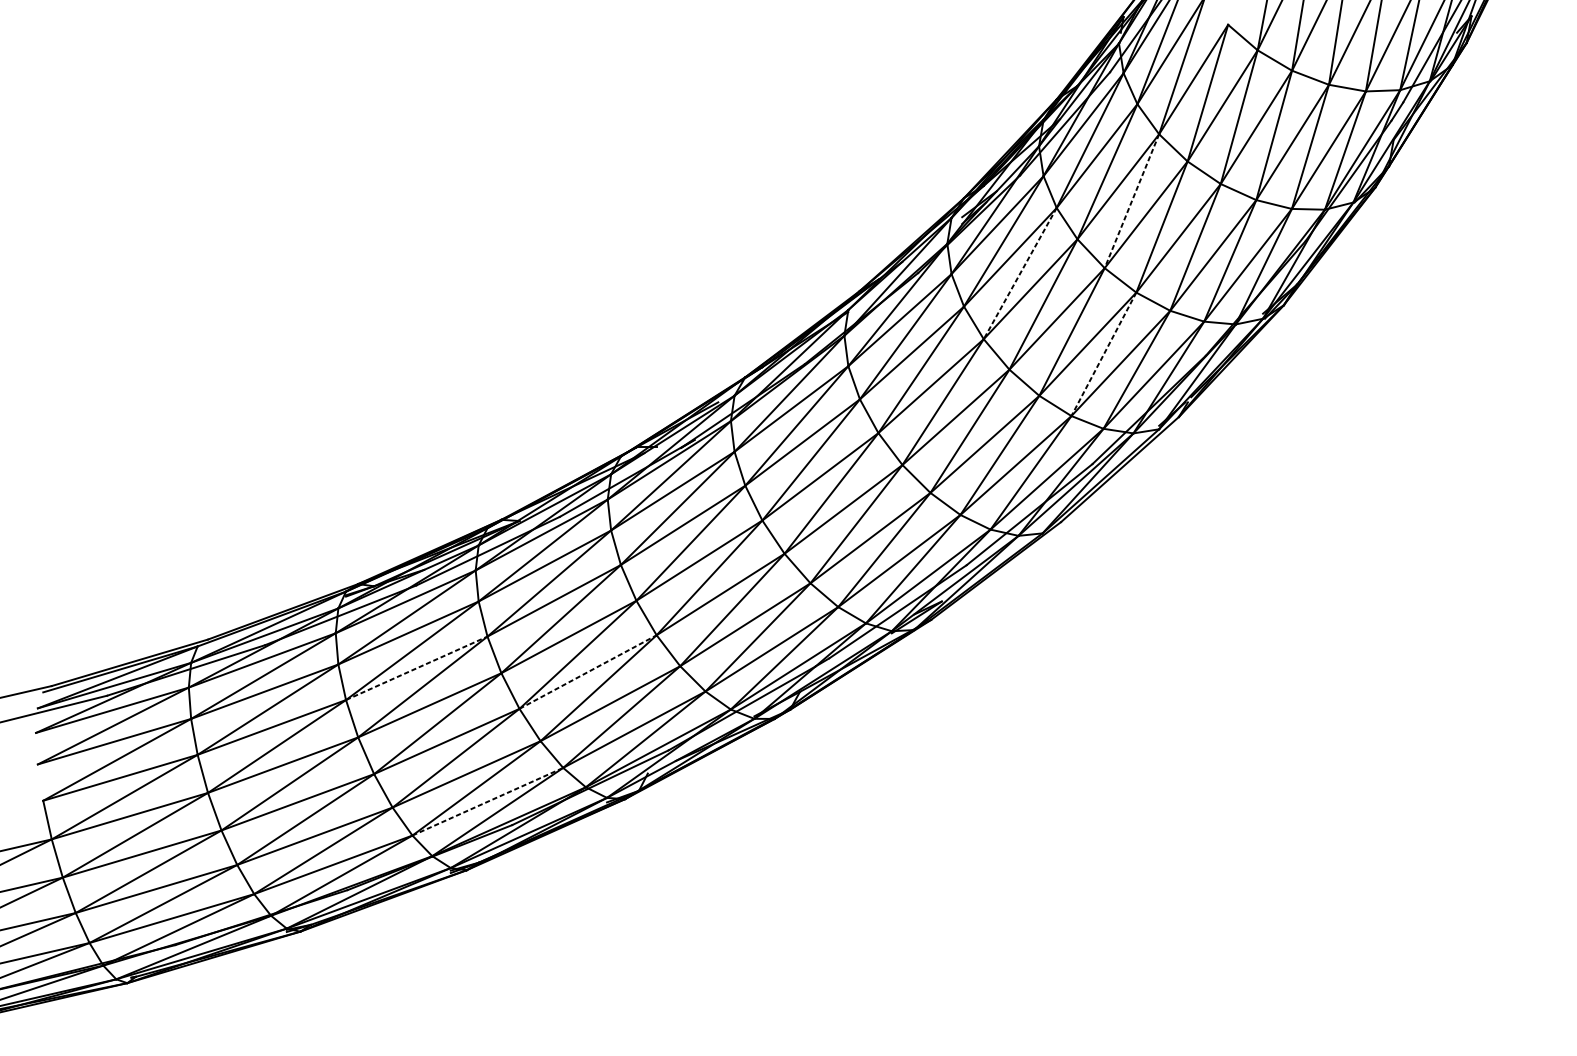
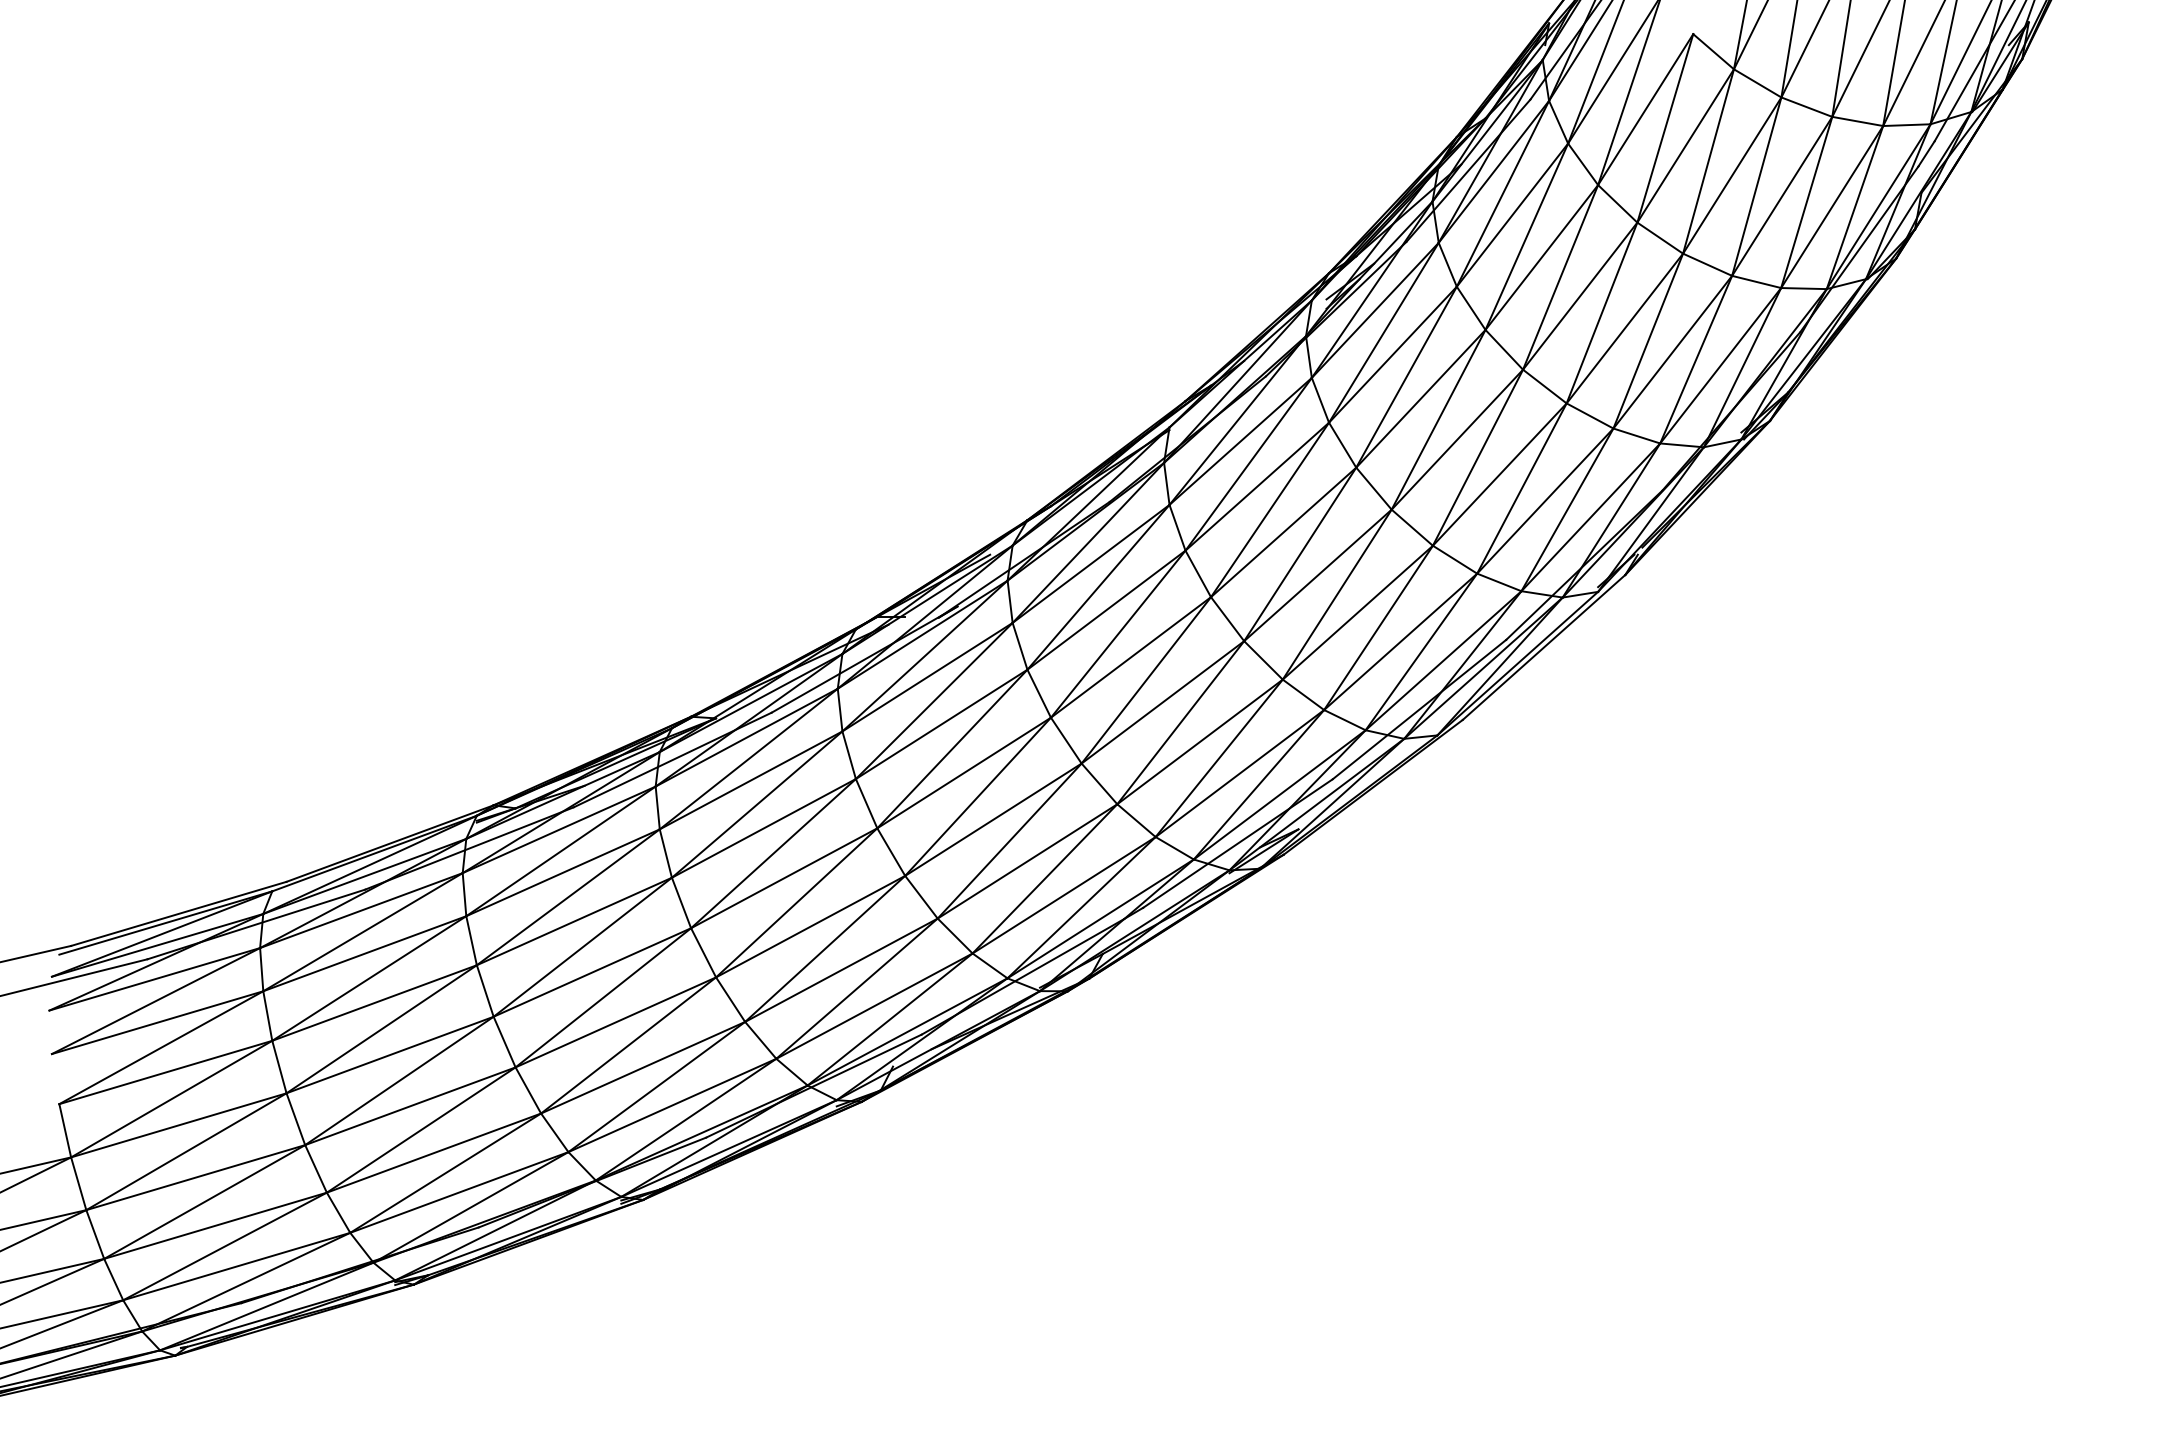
line: (1131, 201) -> (1560, 277), dashed -> solid
line: (1020, 273) -> (1406, 377), dashed -> solid
line: (1103, 354) -> (1521, 488), dashed -> solid
line: (416, 668) -> (574, 921), dashed -> solid
line: (588, 671) -> (811, 926), dashed -> solid
line: (487, 801) -> (672, 1105), dashed -> solid

